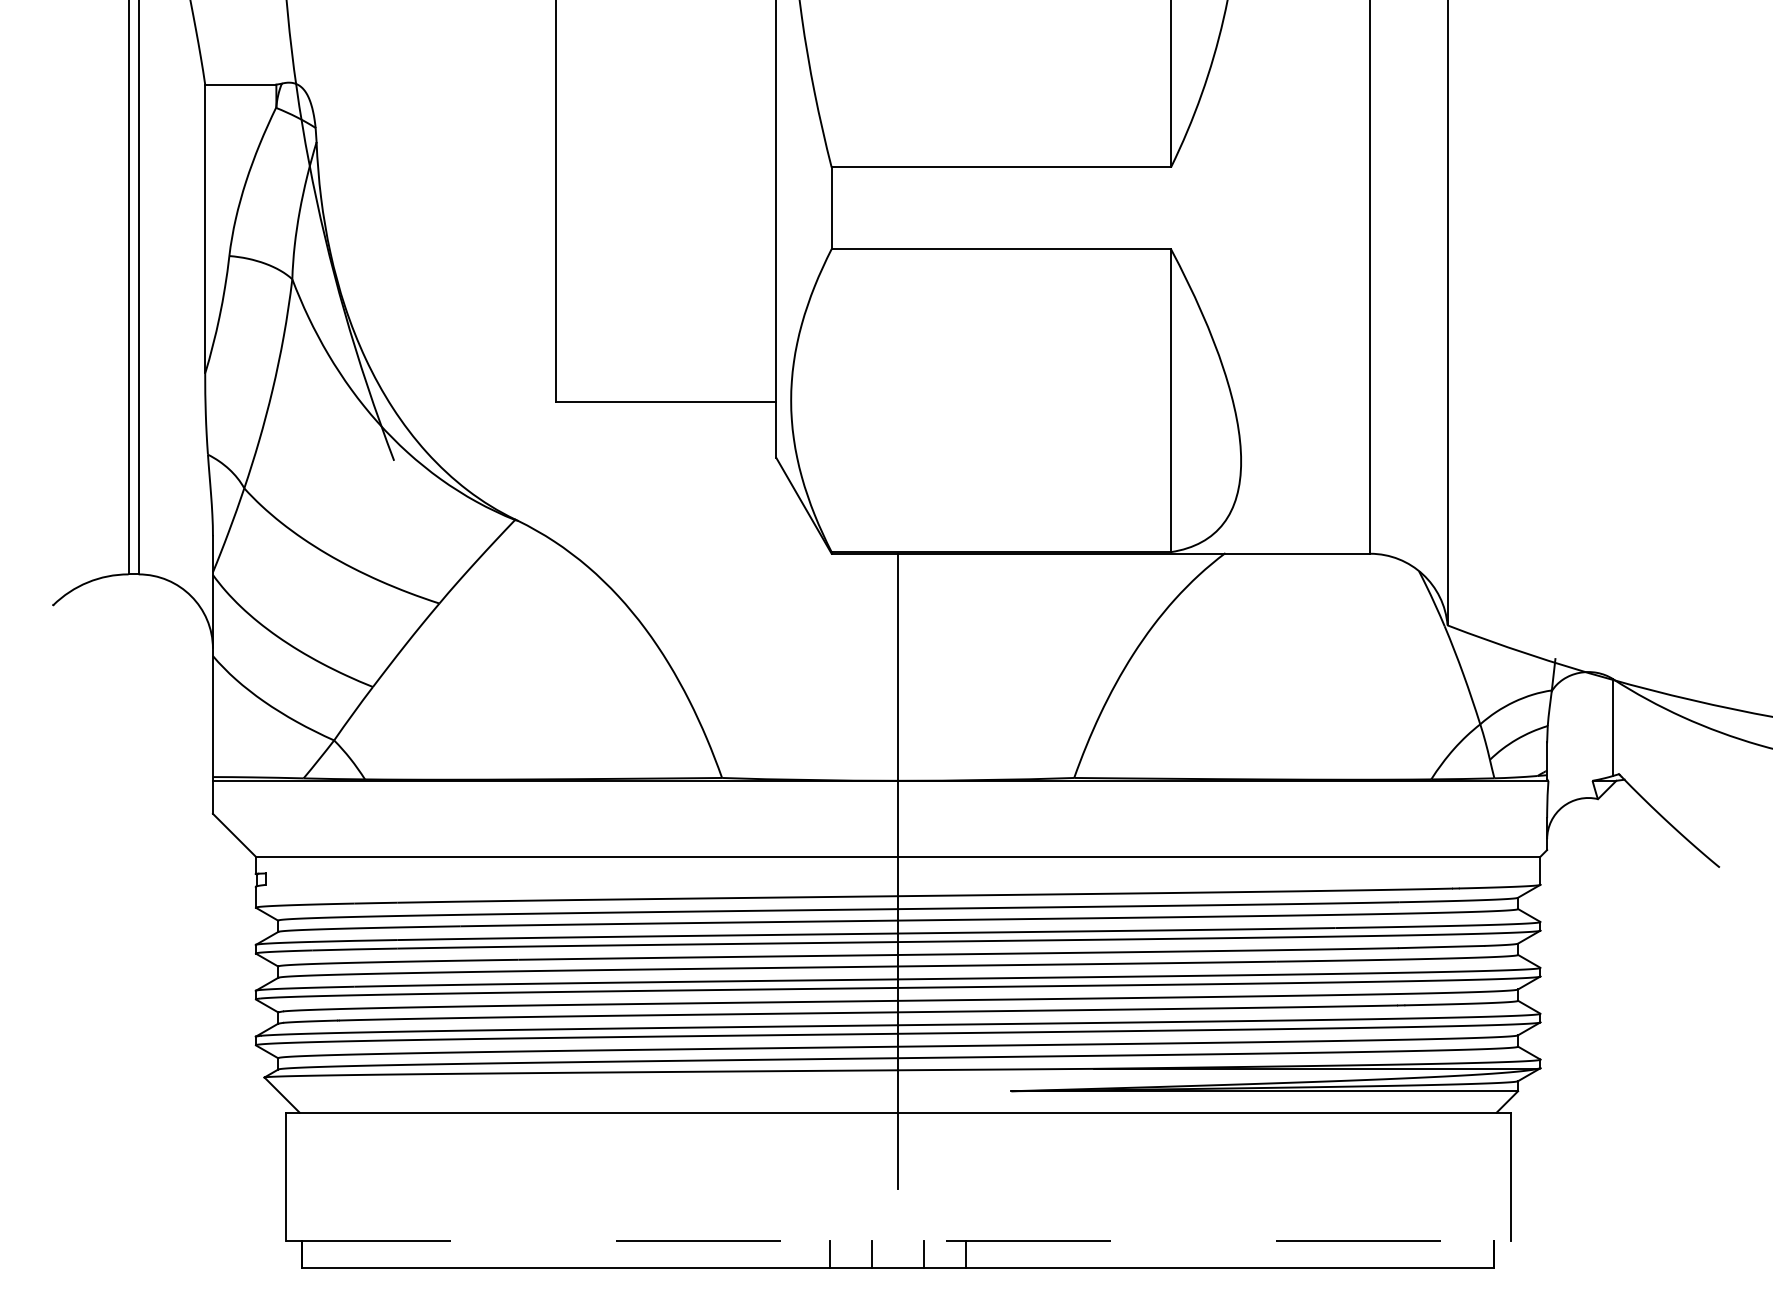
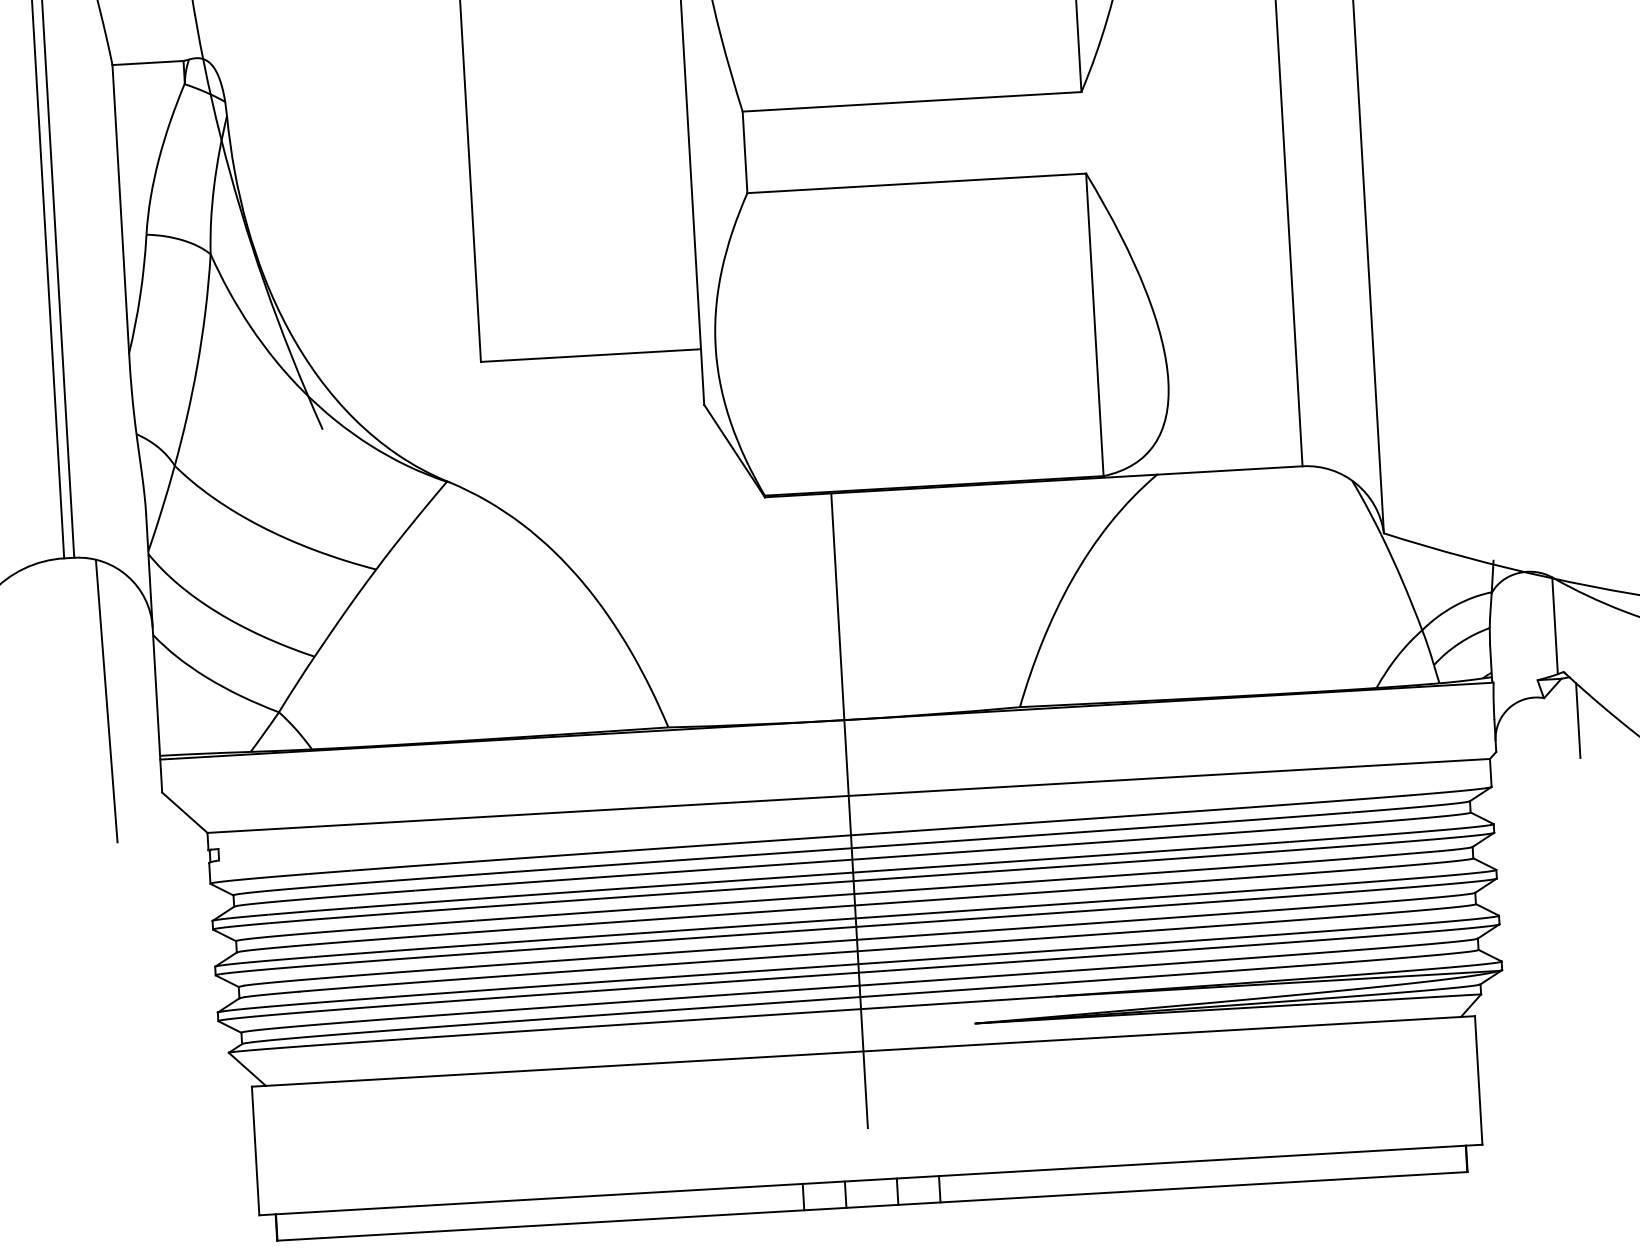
line: (162, 718) -> (106, 700), added
line: (1630, 822) -> (1577, 719), added
line: (898, 1241) -> (871, 1180), dashed -> solid

